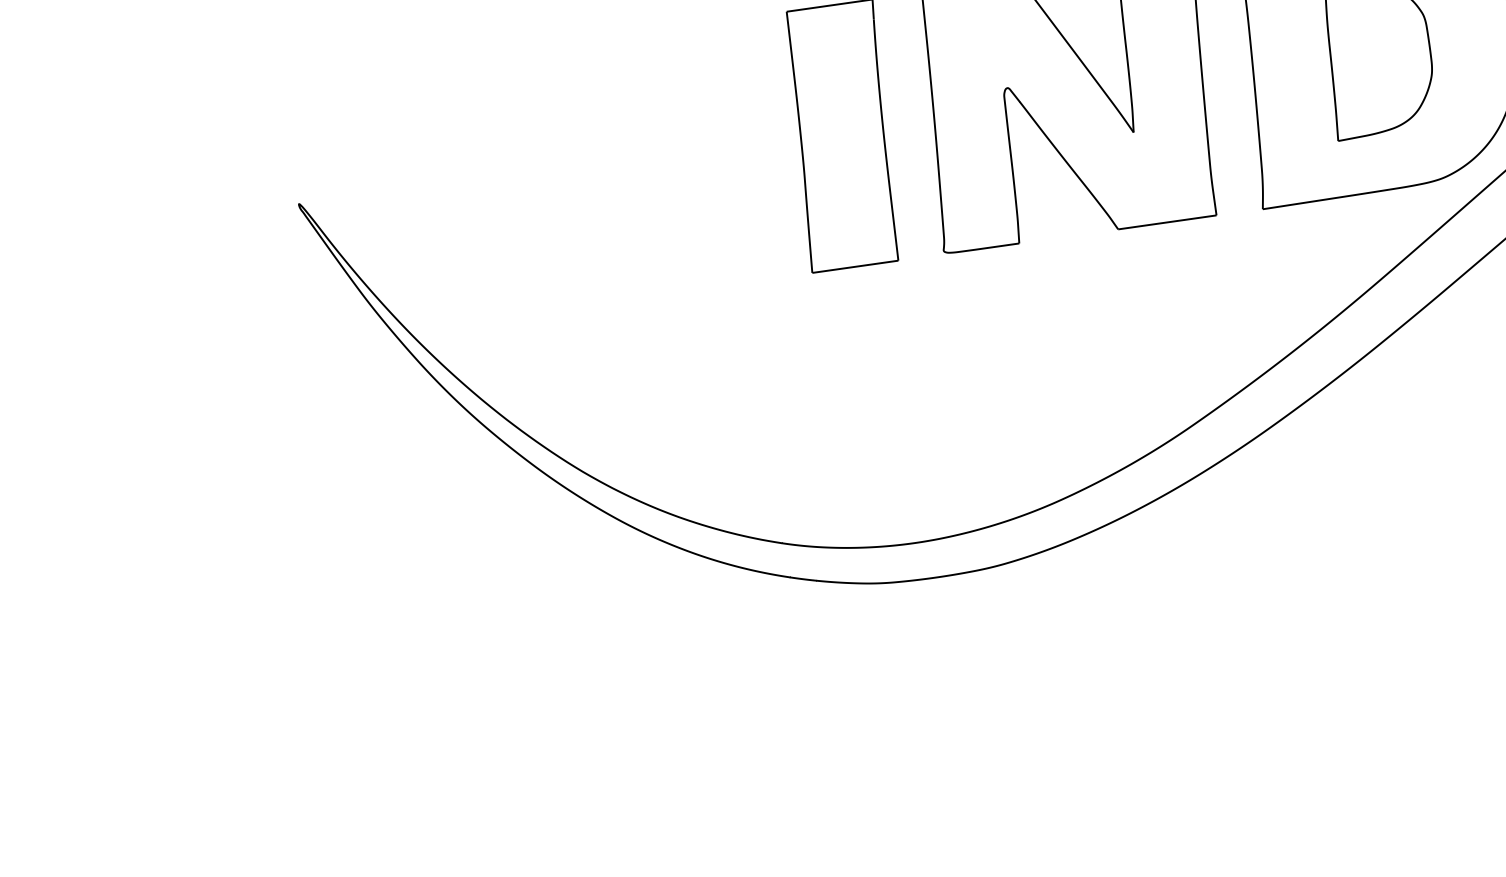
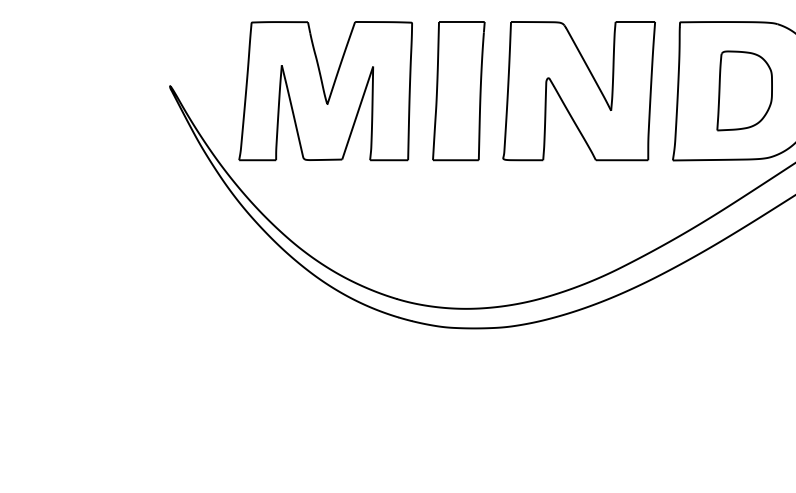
part: (592, 172) -> (325, 91), added

